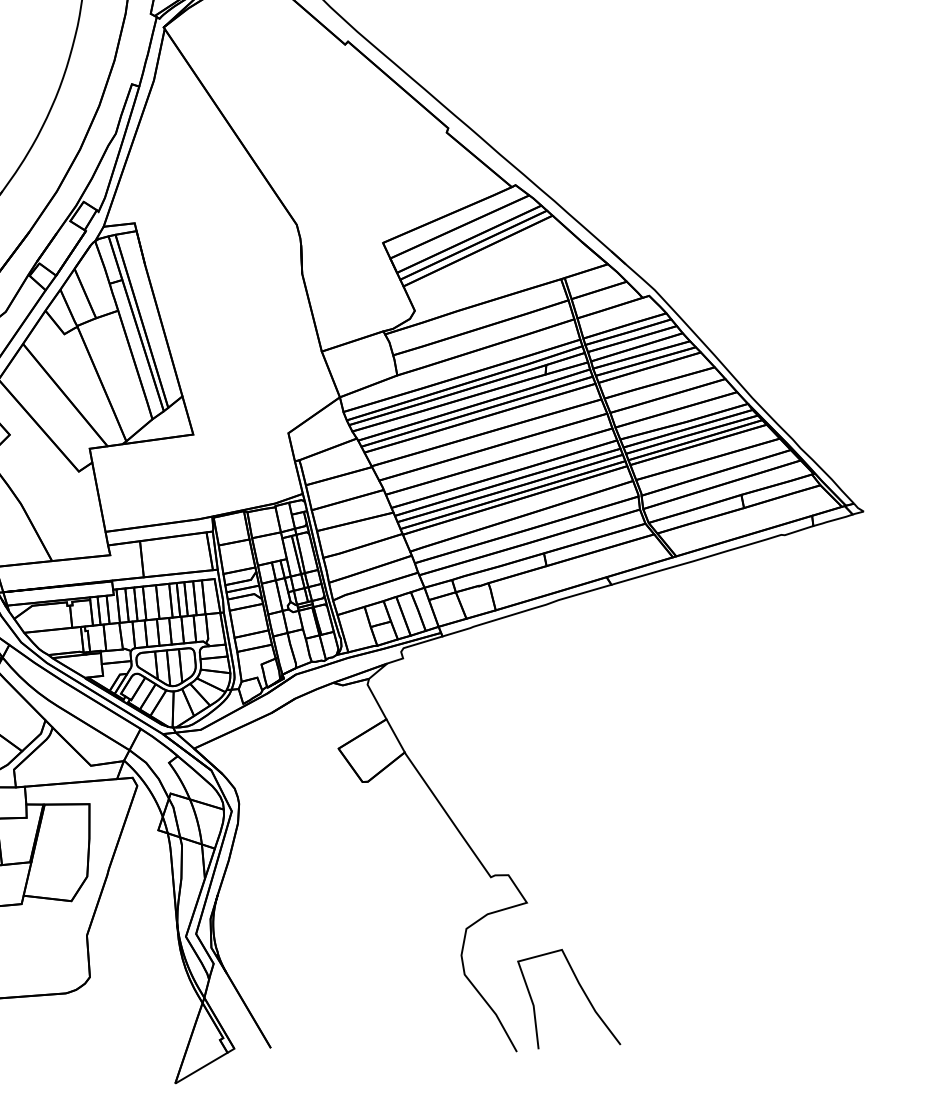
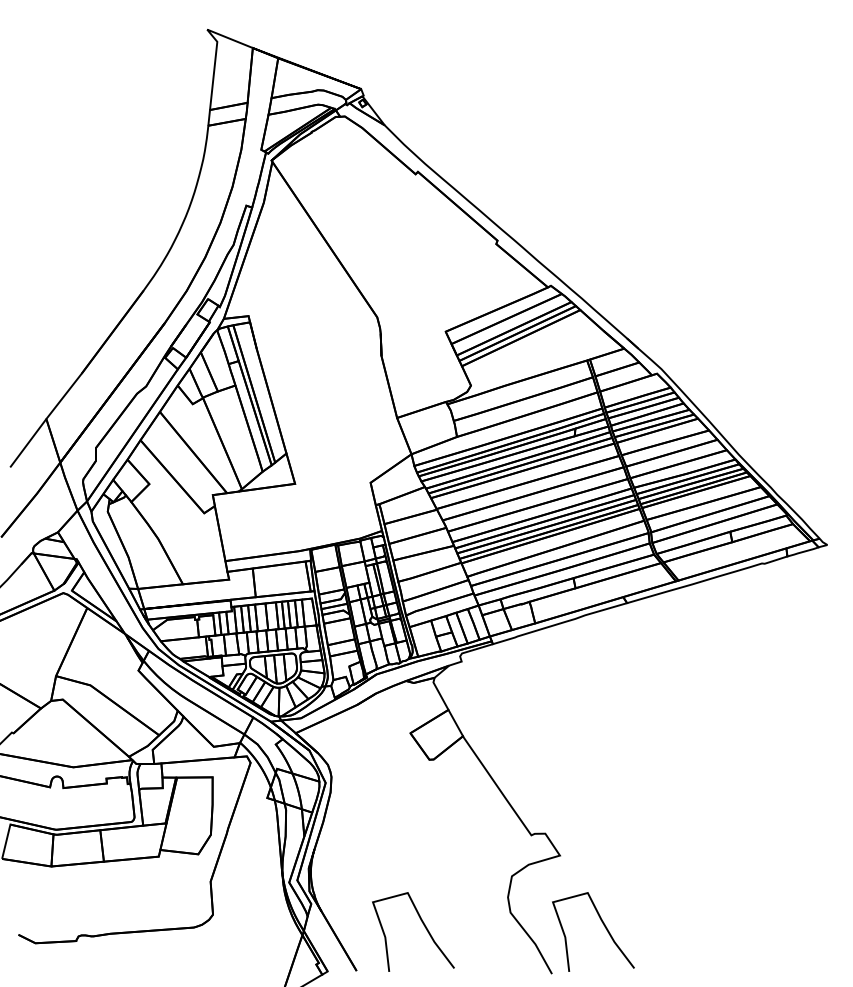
curve: (355, 990) -> (423, 925), added

